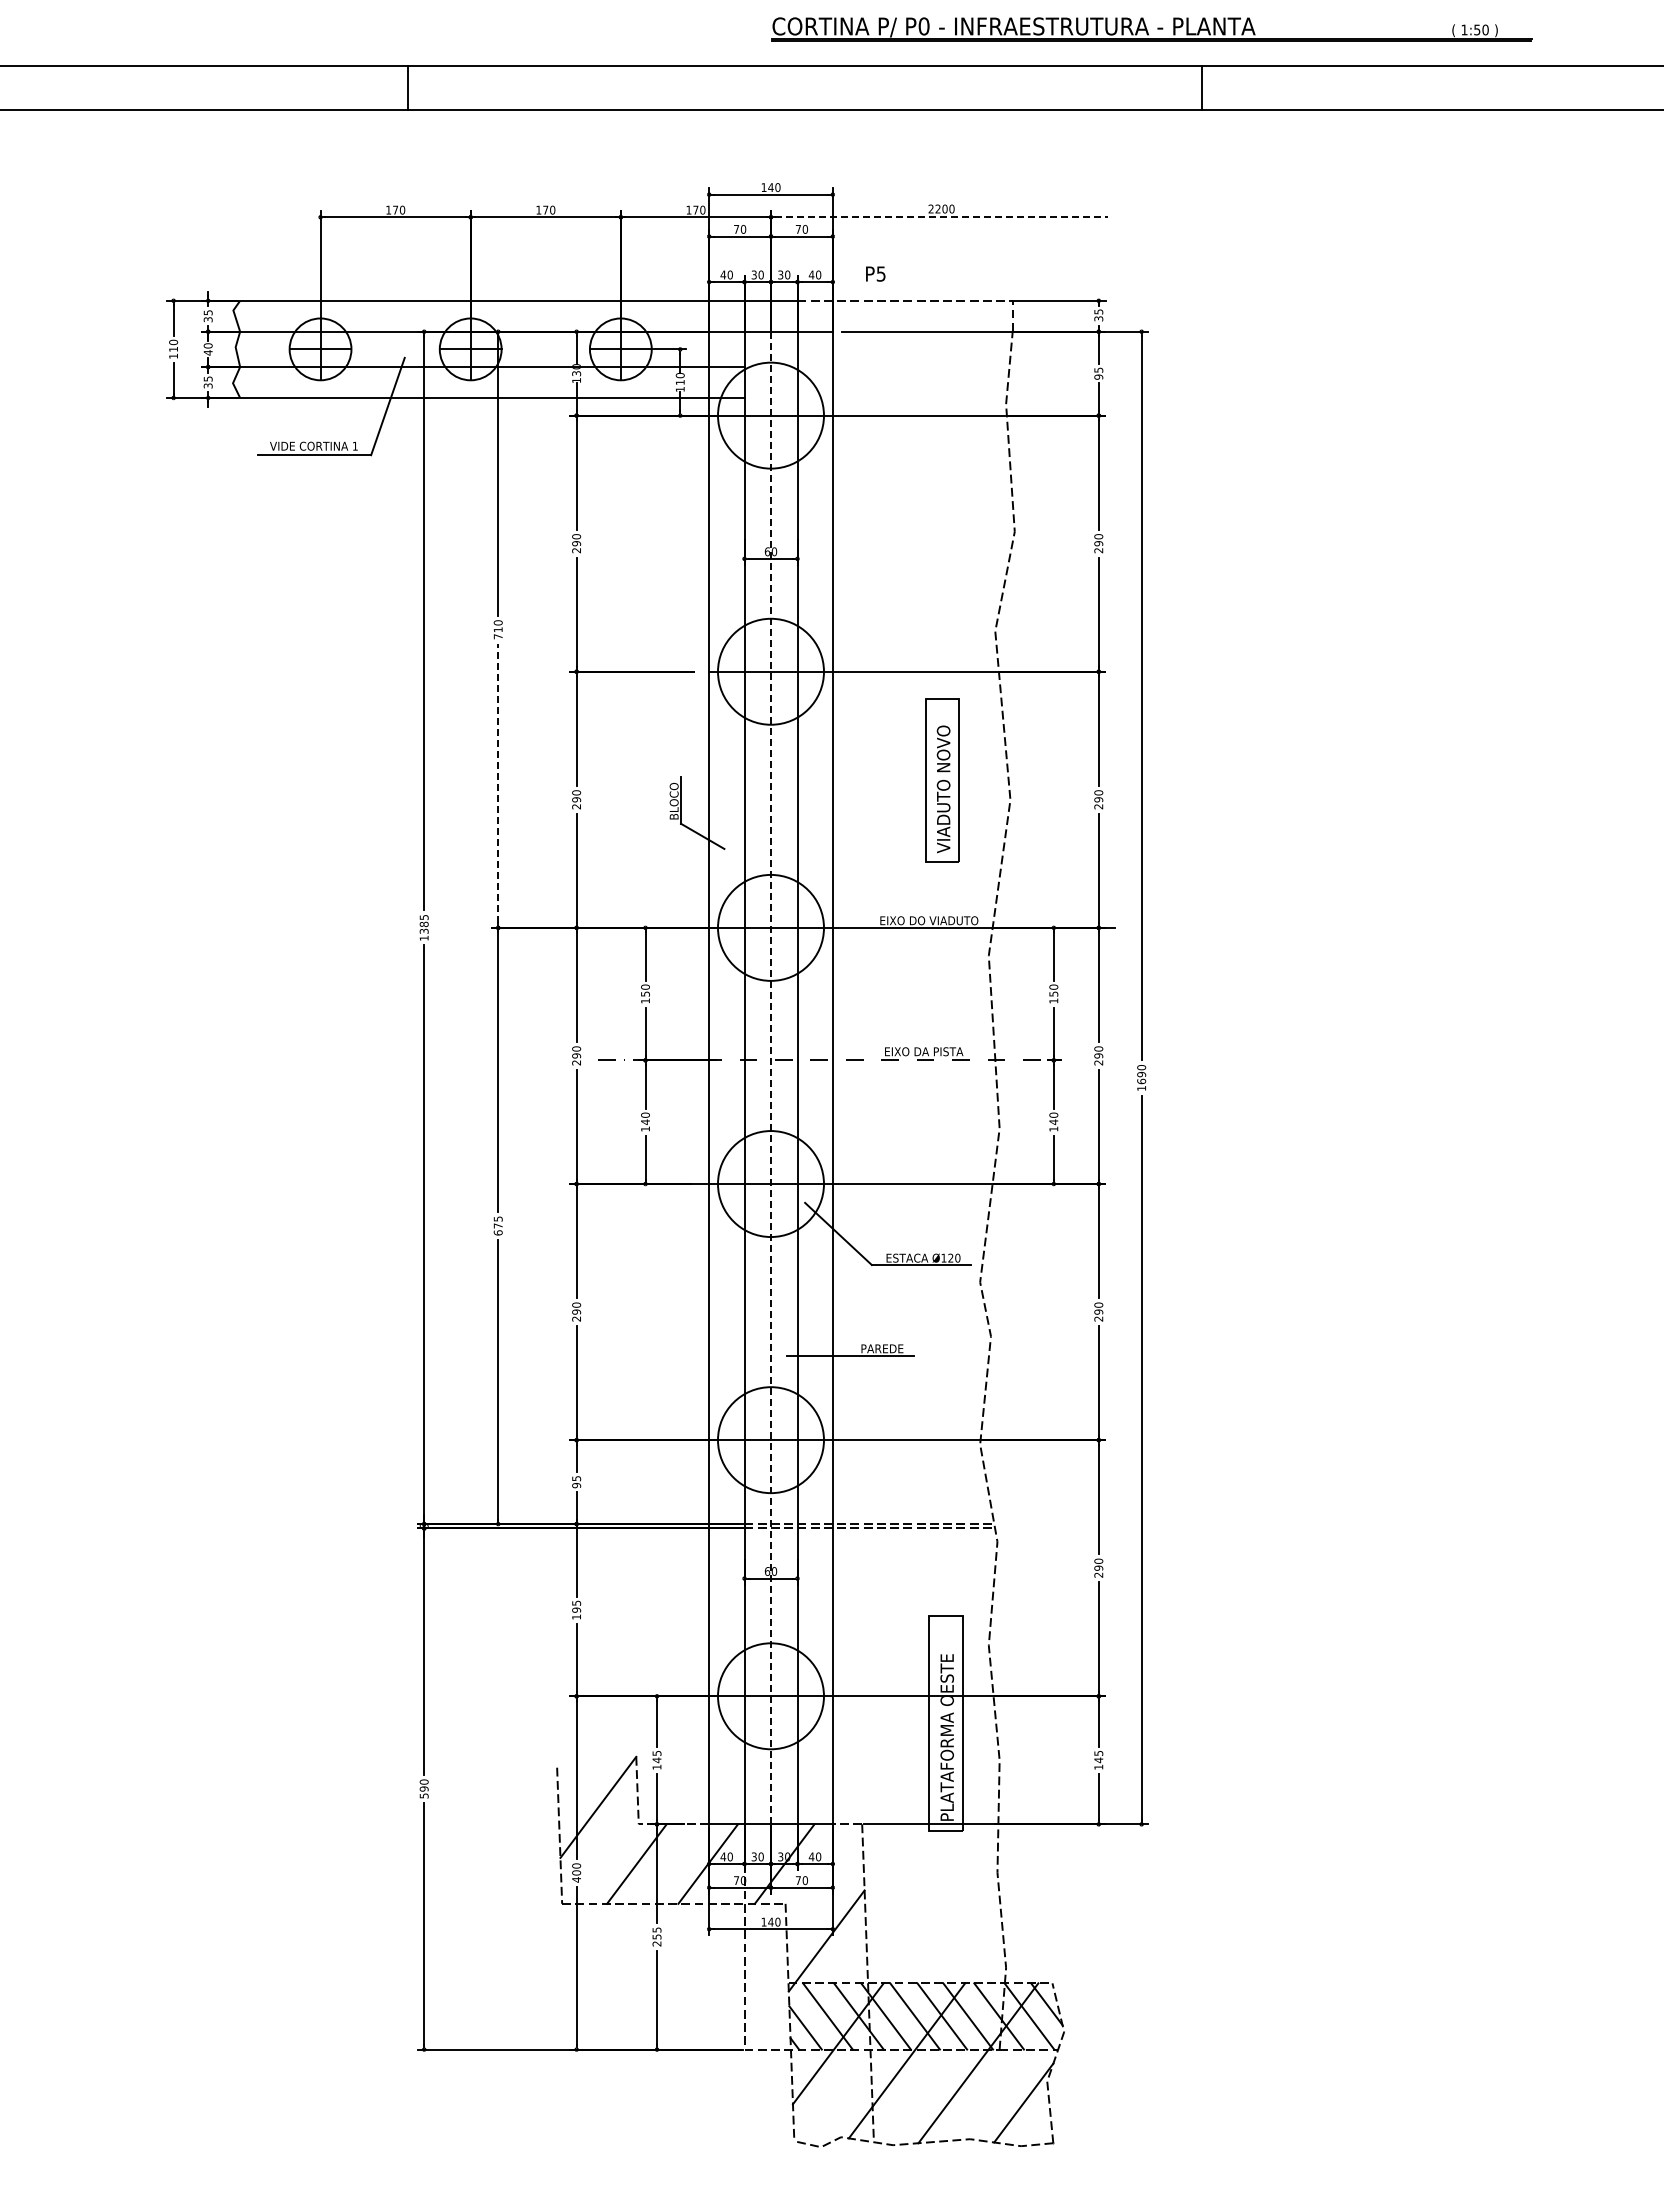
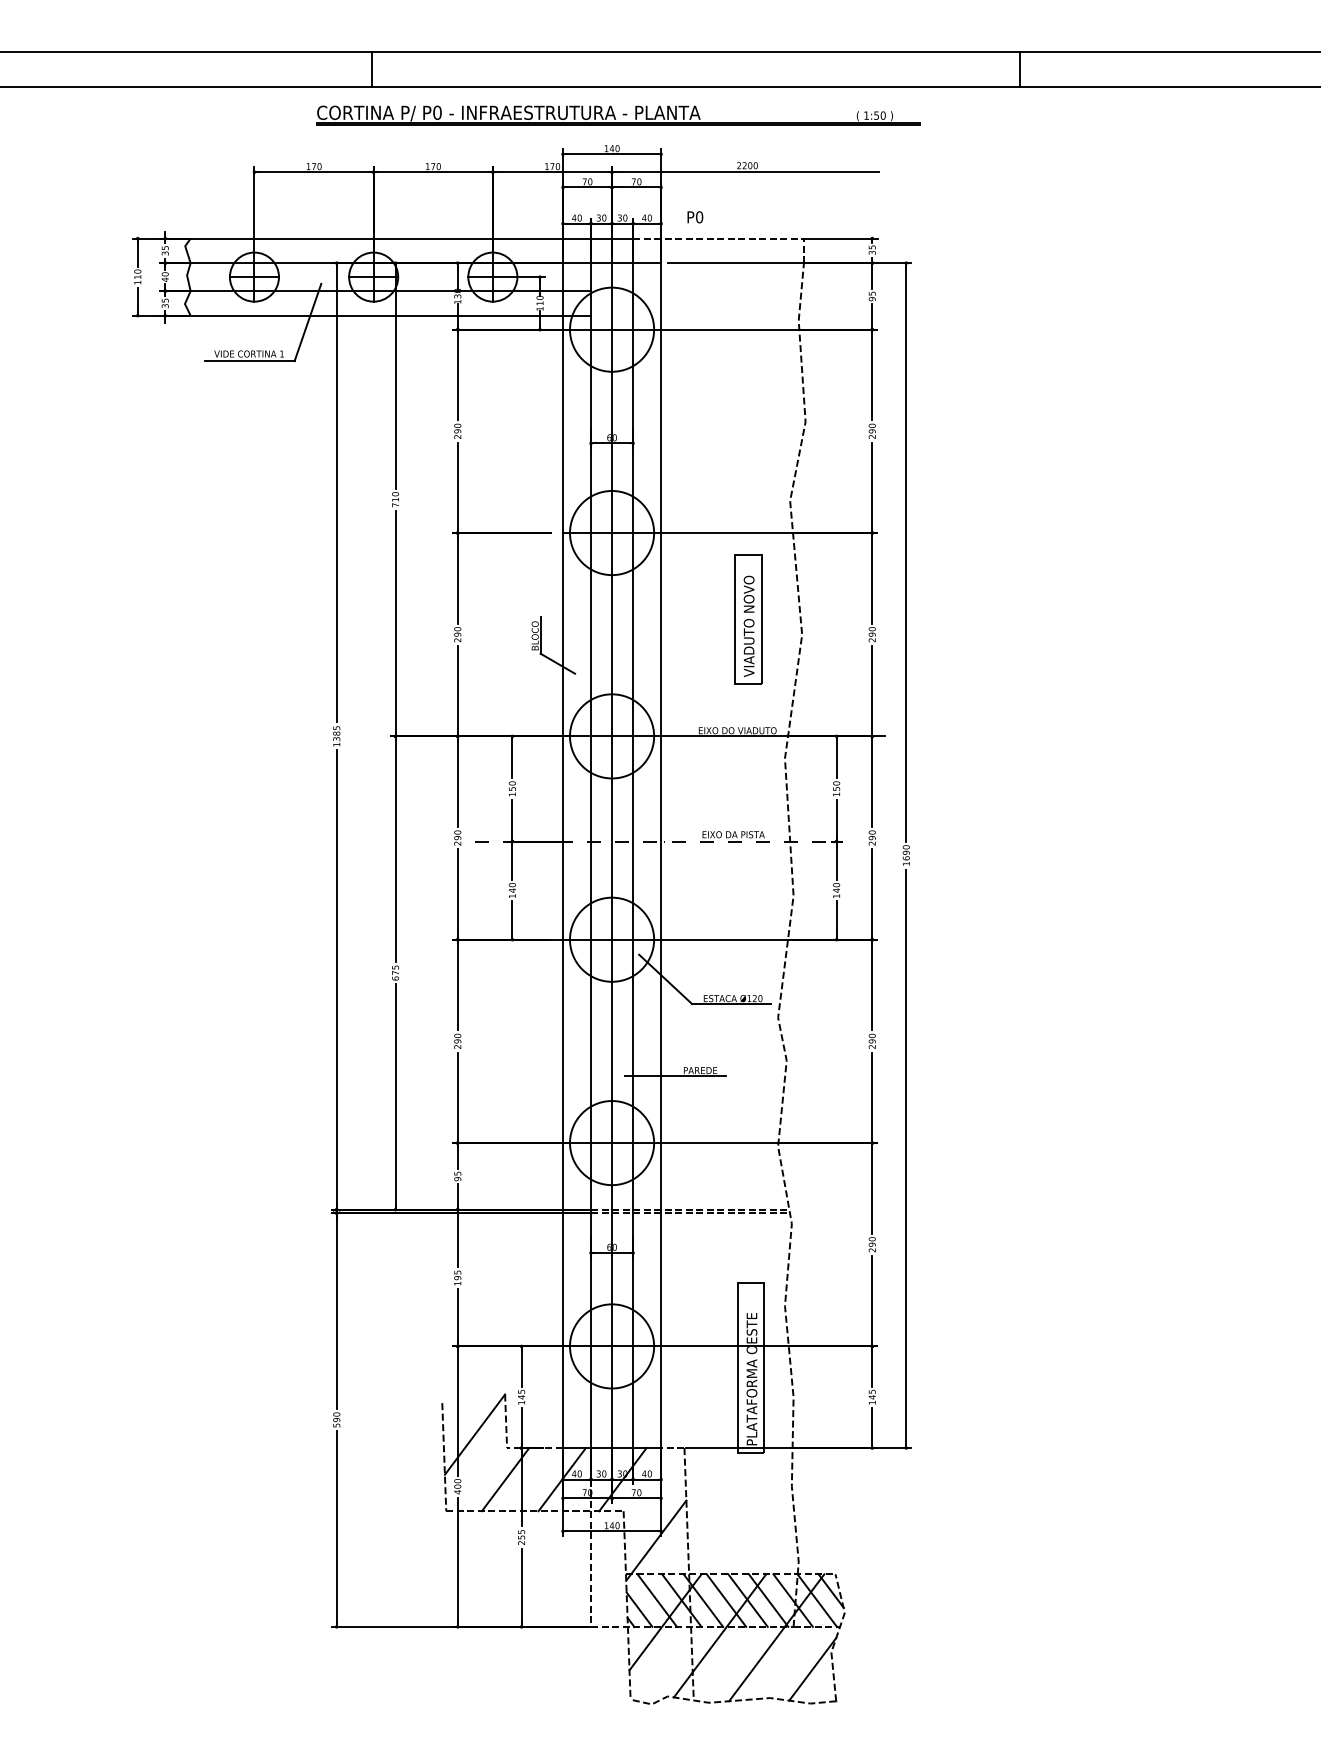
part: (1151, 29) -> (618, 115), moved
line: (408, 88) -> (371, 70), moved
line: (1202, 88) -> (1020, 70), moved
line: (942, 217) -> (748, 172), dashed -> solid
text: (880, 273) -> (699, 216), P5 -> P0
line: (498, 783) -> (395, 621), dashed -> solid
line: (771, 1078) -> (612, 855), dashed -> solid

